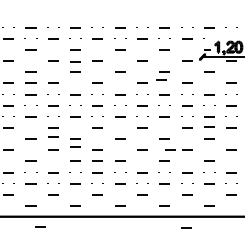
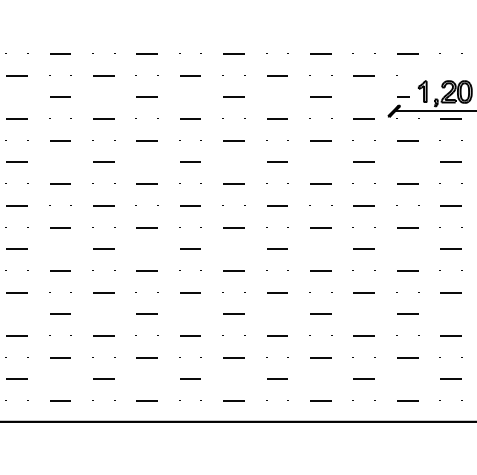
curve: (75, 61) -> (147, 119), removed
curve: (161, 79) -> (314, 154), removed
line: (30, 82) -> (59, 160), removed
curve: (209, 126) -> (407, 246), removed
curve: (53, 136) -> (104, 265), removed
curve: (75, 146) -> (147, 285), removed
curve: (170, 149) -> (331, 291), removed
curve: (97, 160) -> (189, 312), removed
curve: (40, 226) -> (78, 440), removed
curve: (186, 227) -> (363, 442), removed

